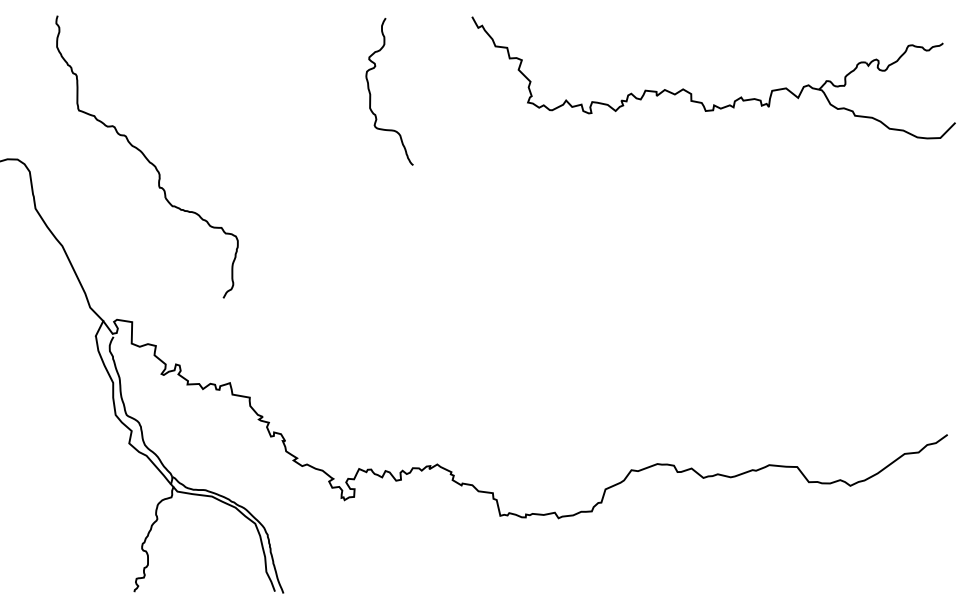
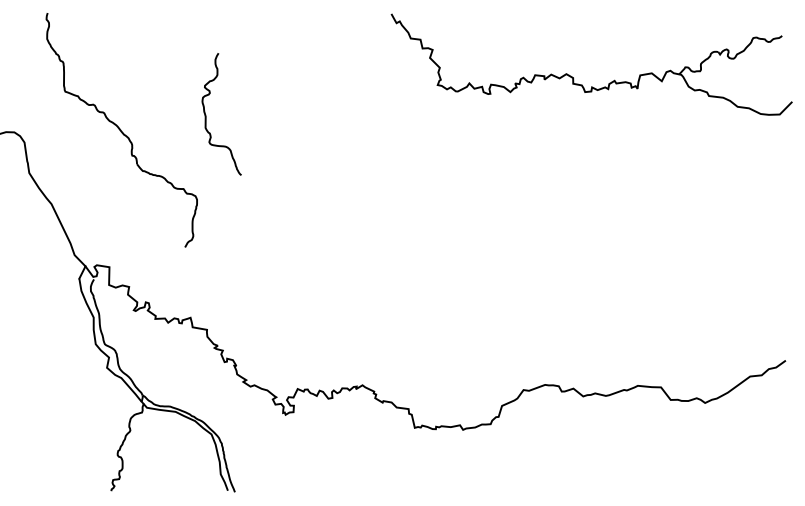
curve: (371, 94) -> (206, 116), moved

